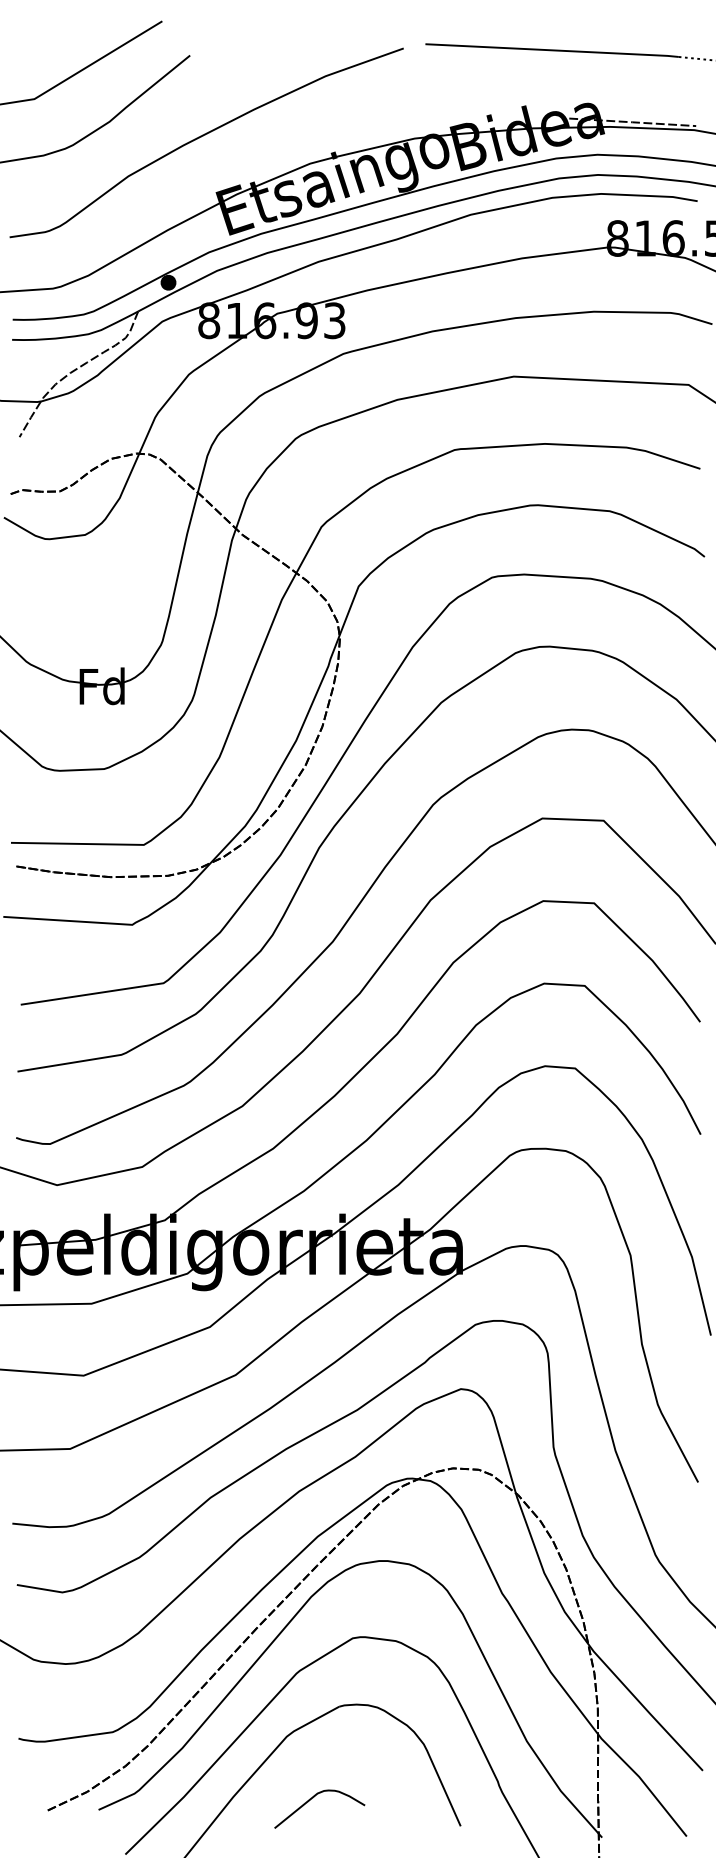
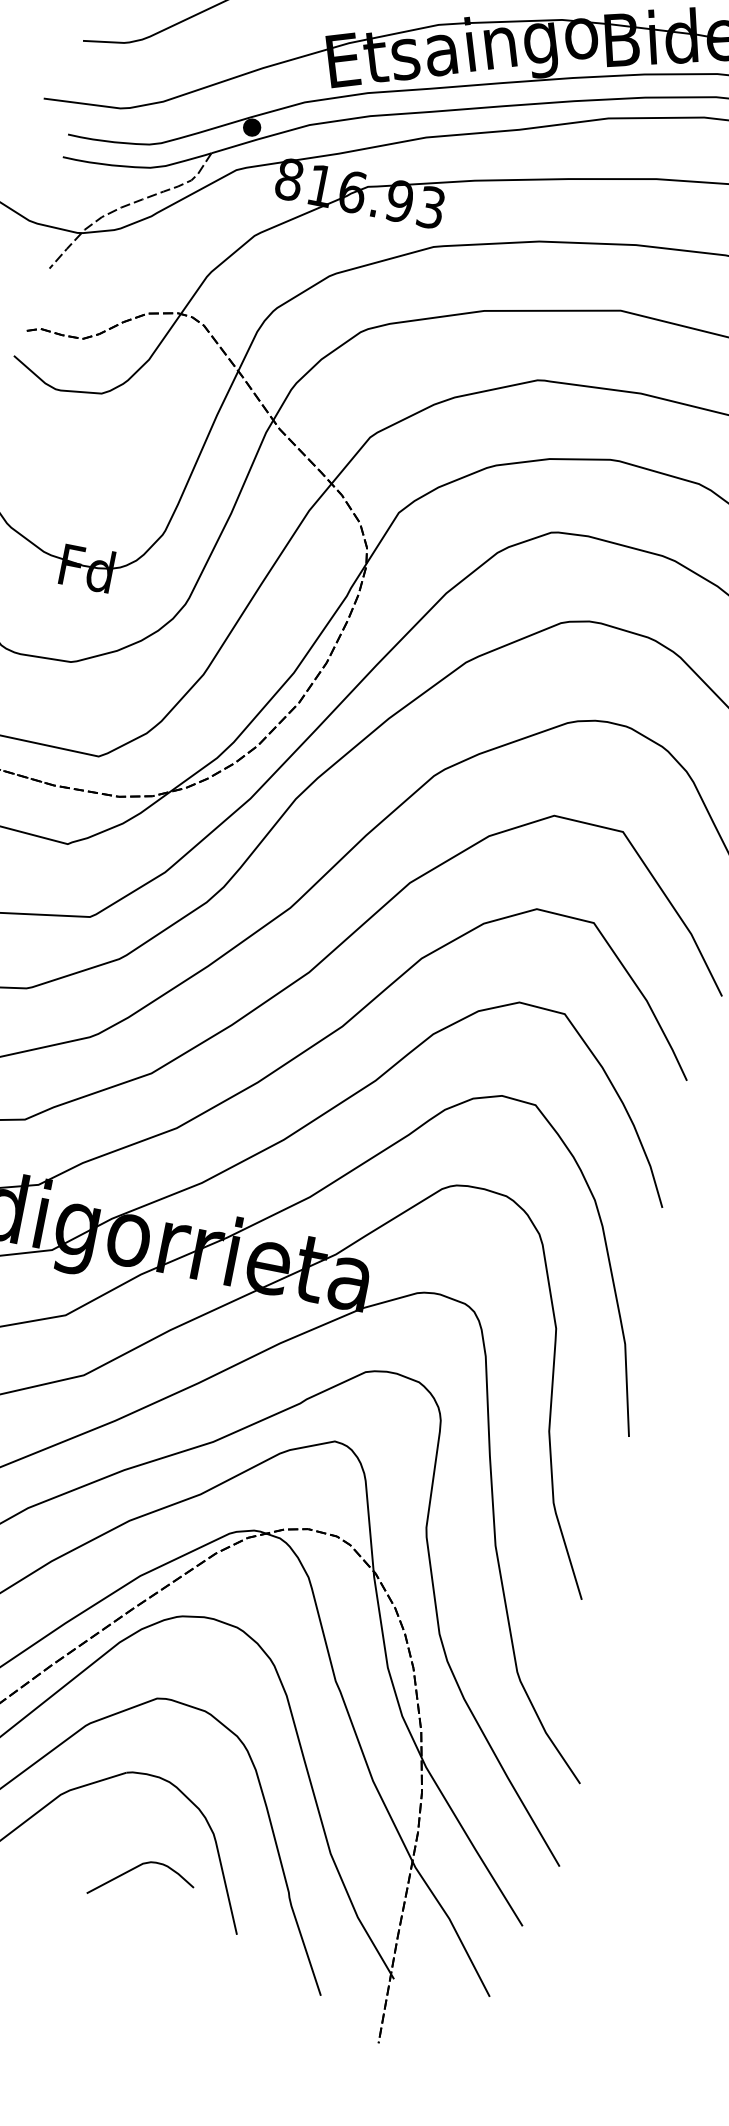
curve: (313, 1798) -> (137, 1868), moved

